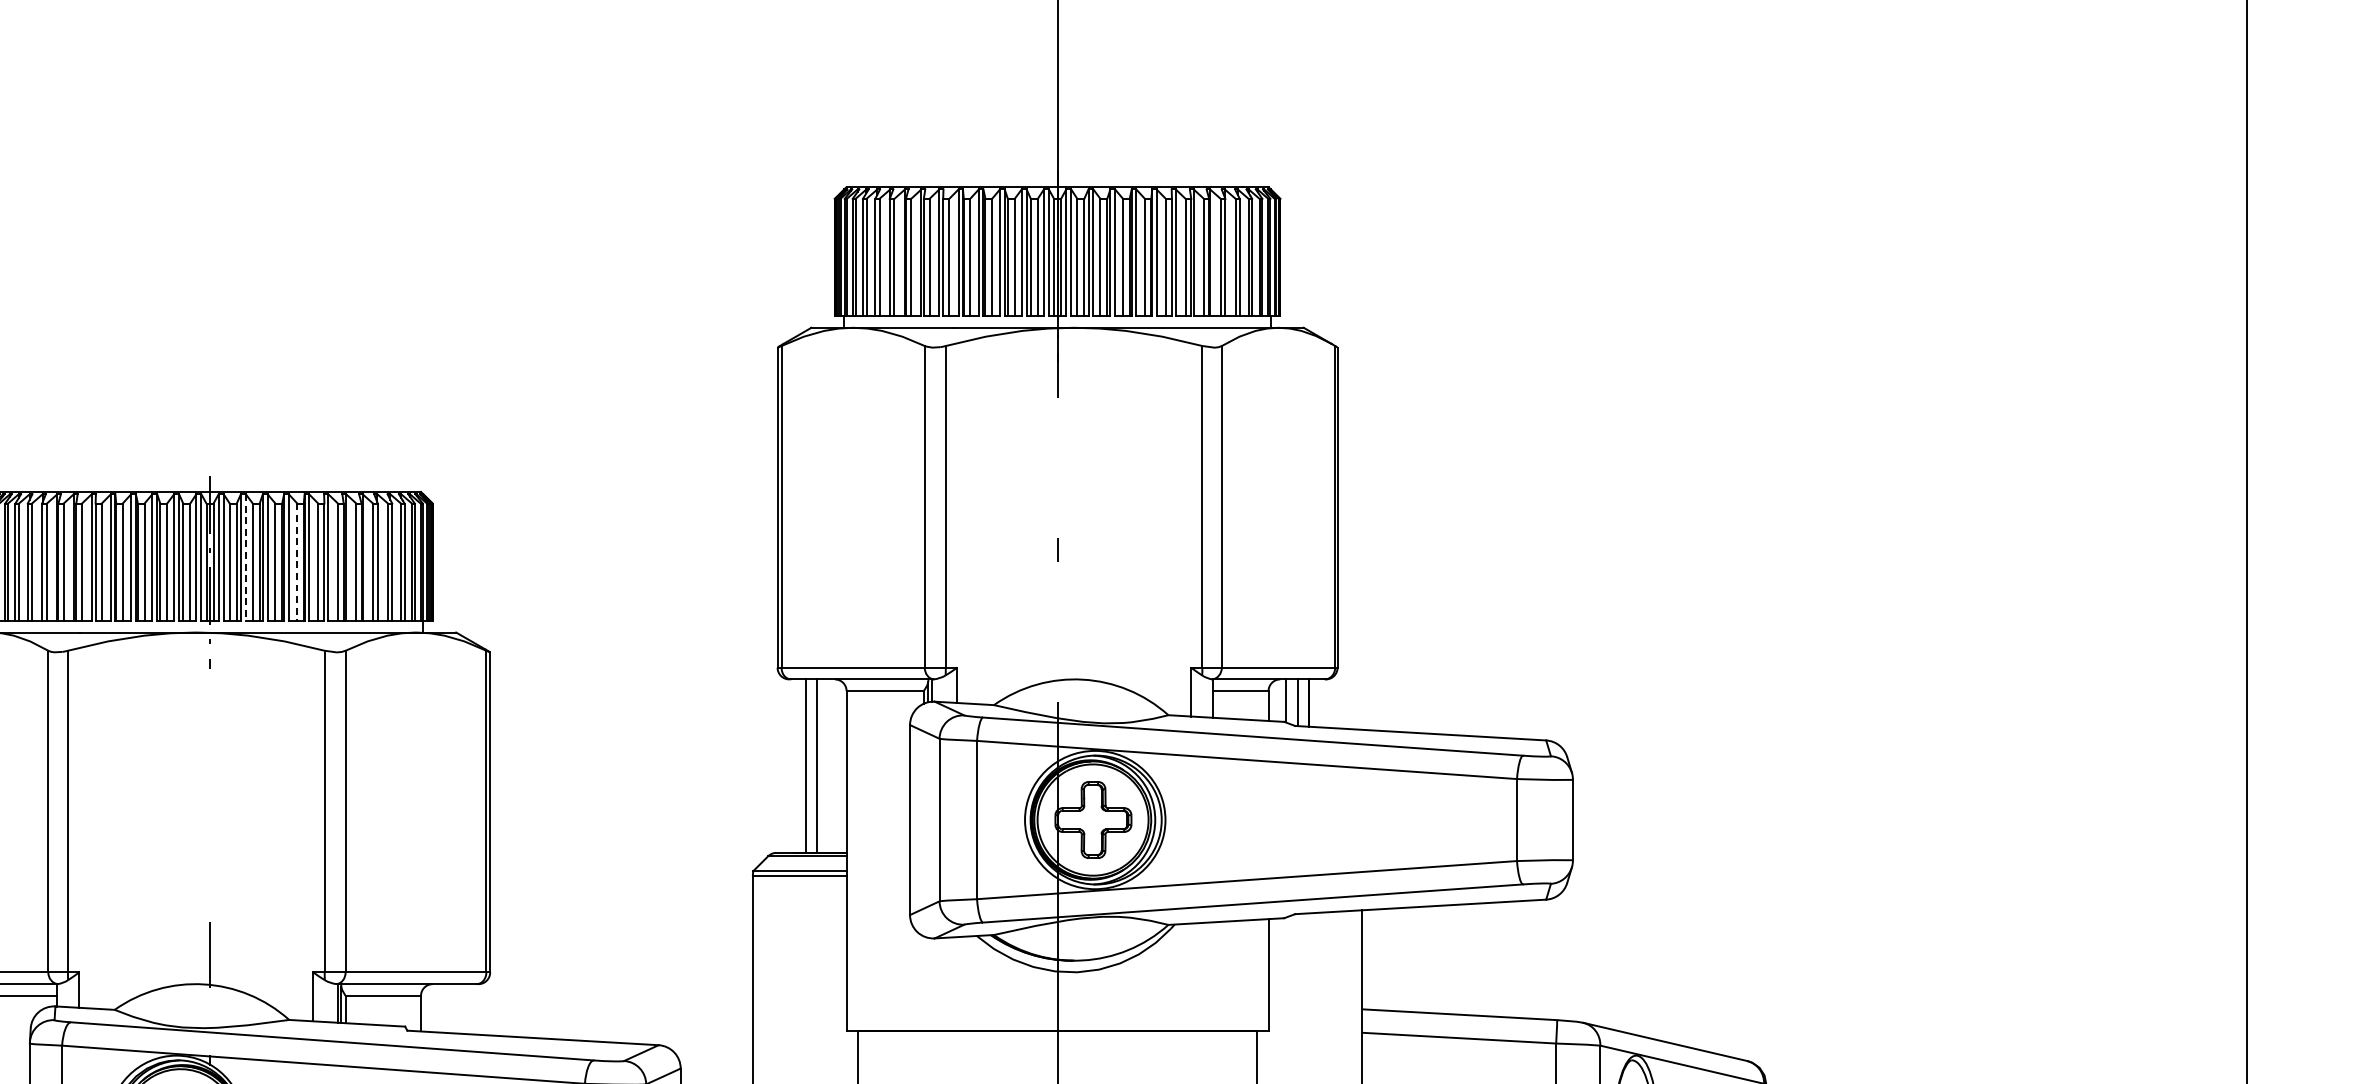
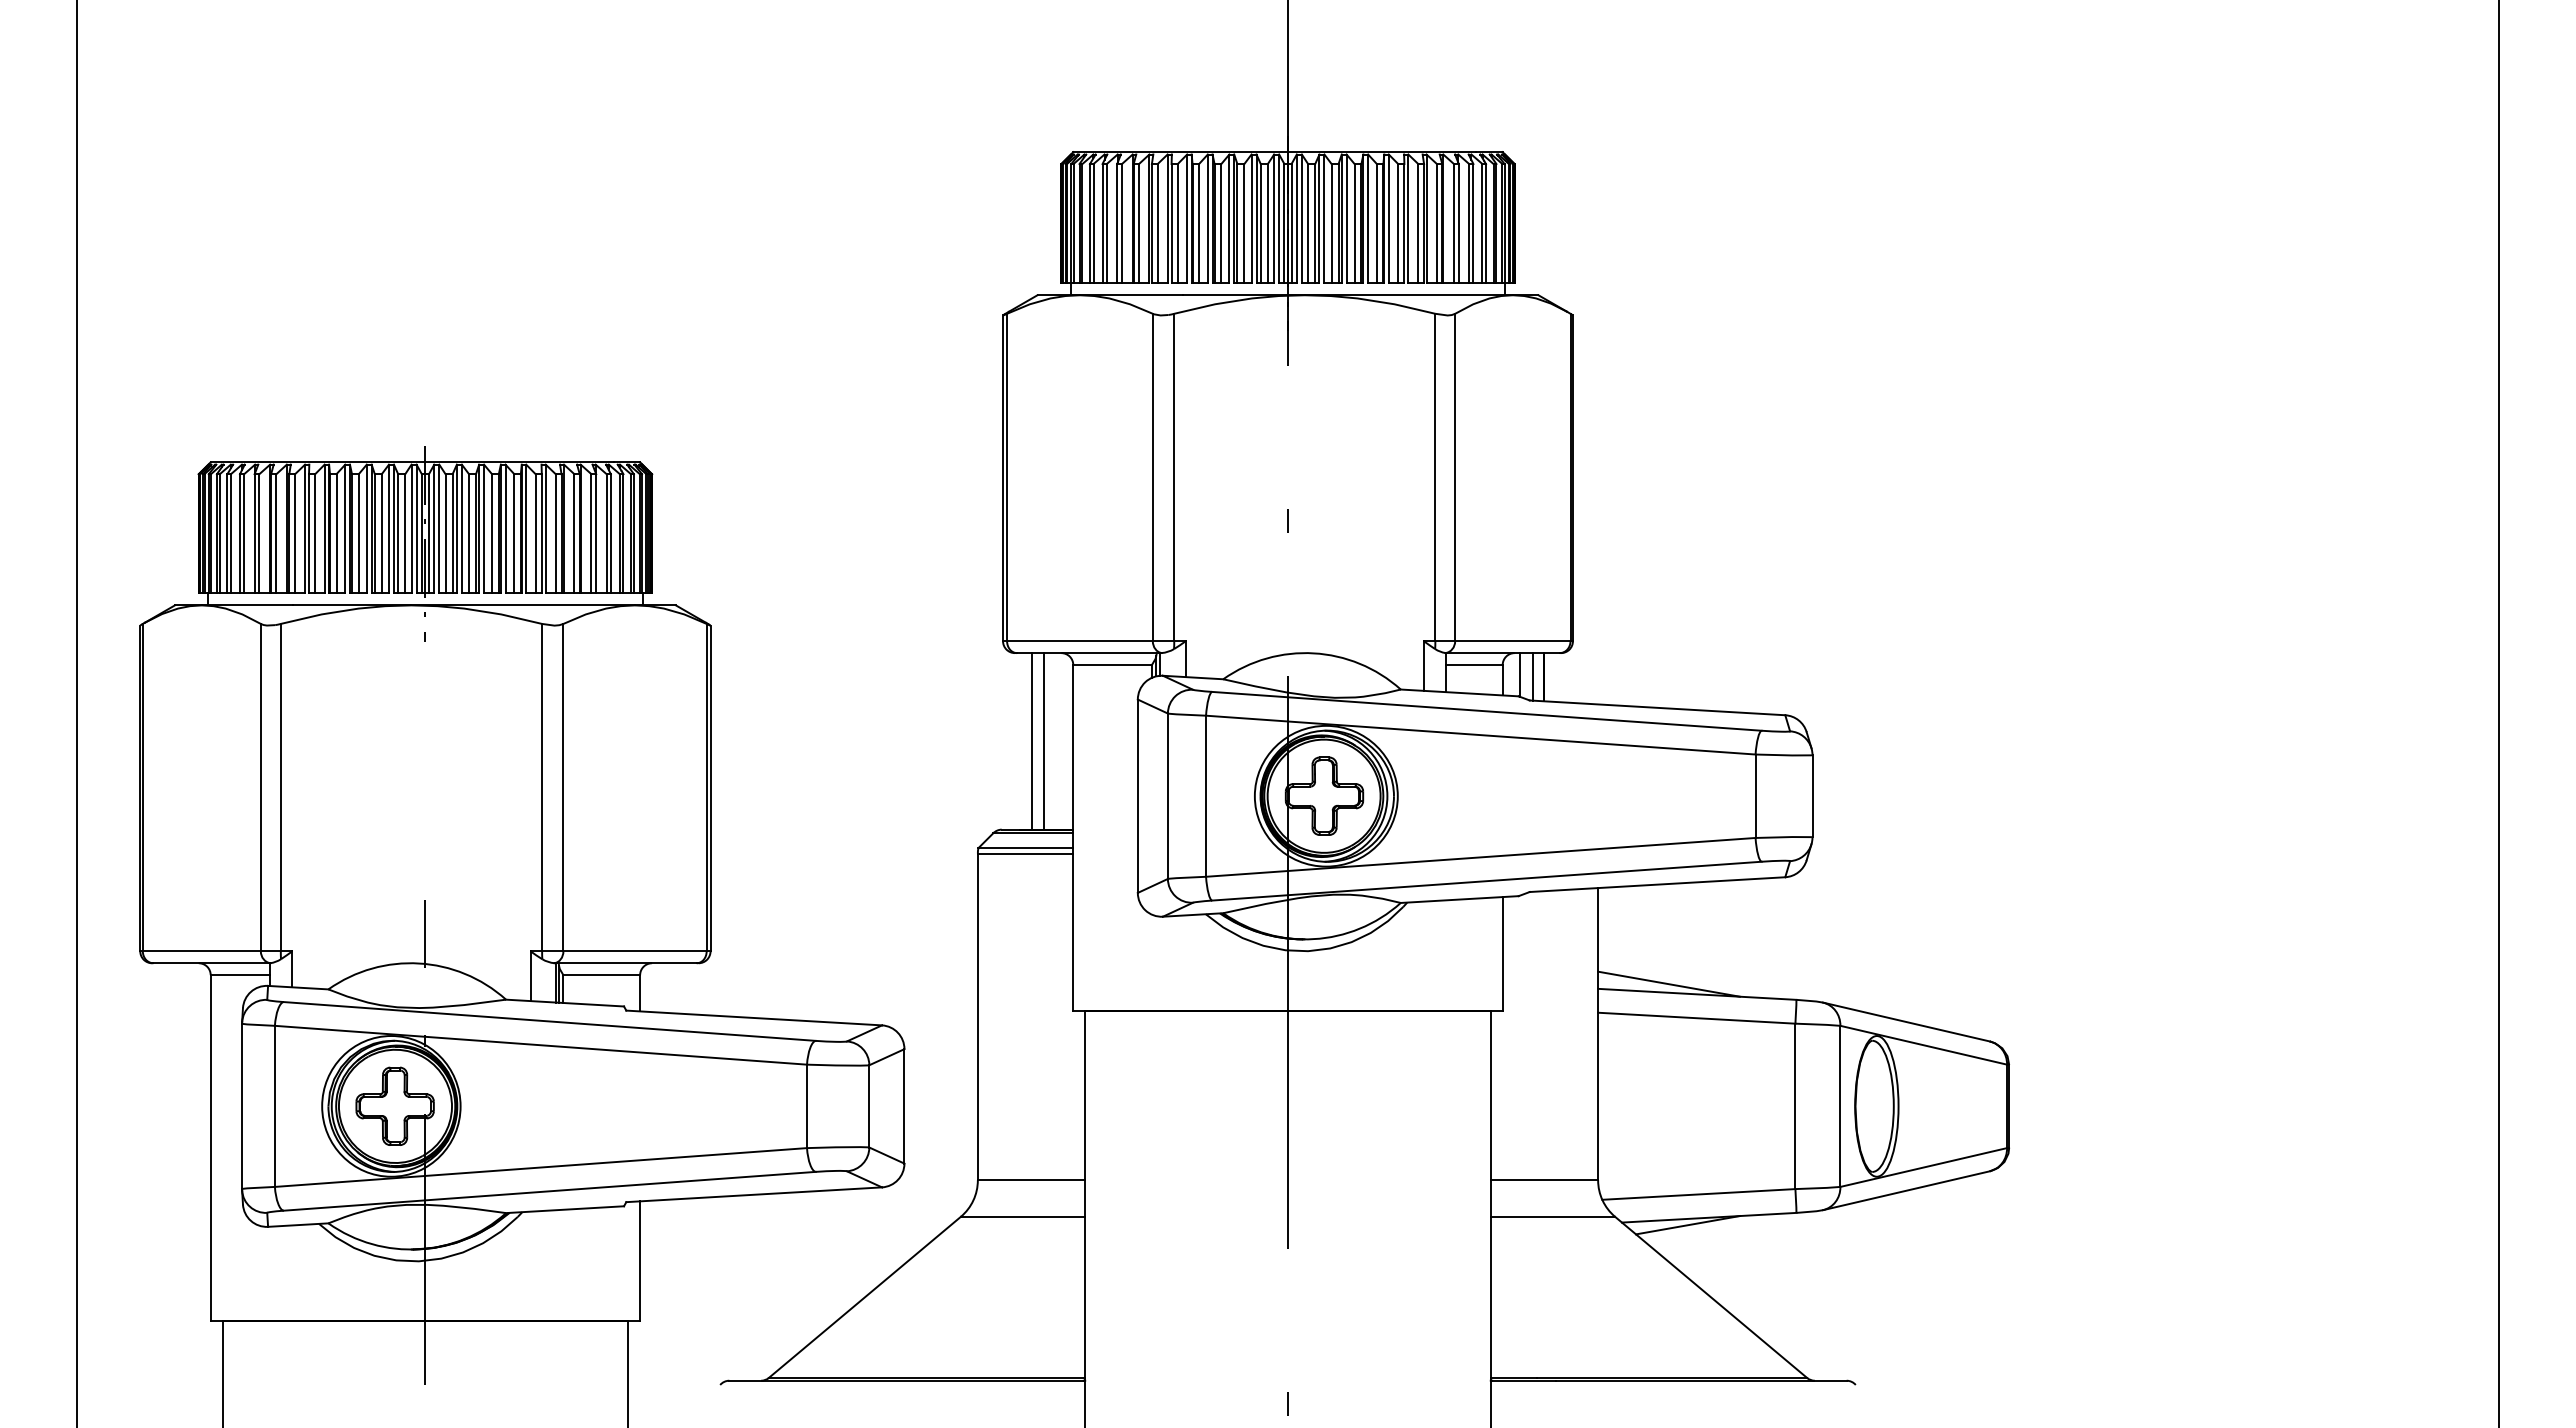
line: (245, 557) -> (461, 529), dashed -> solid
line: (297, 561) -> (514, 533), dashed -> solid
line: (1431, 1004) -> (1668, 983), added

